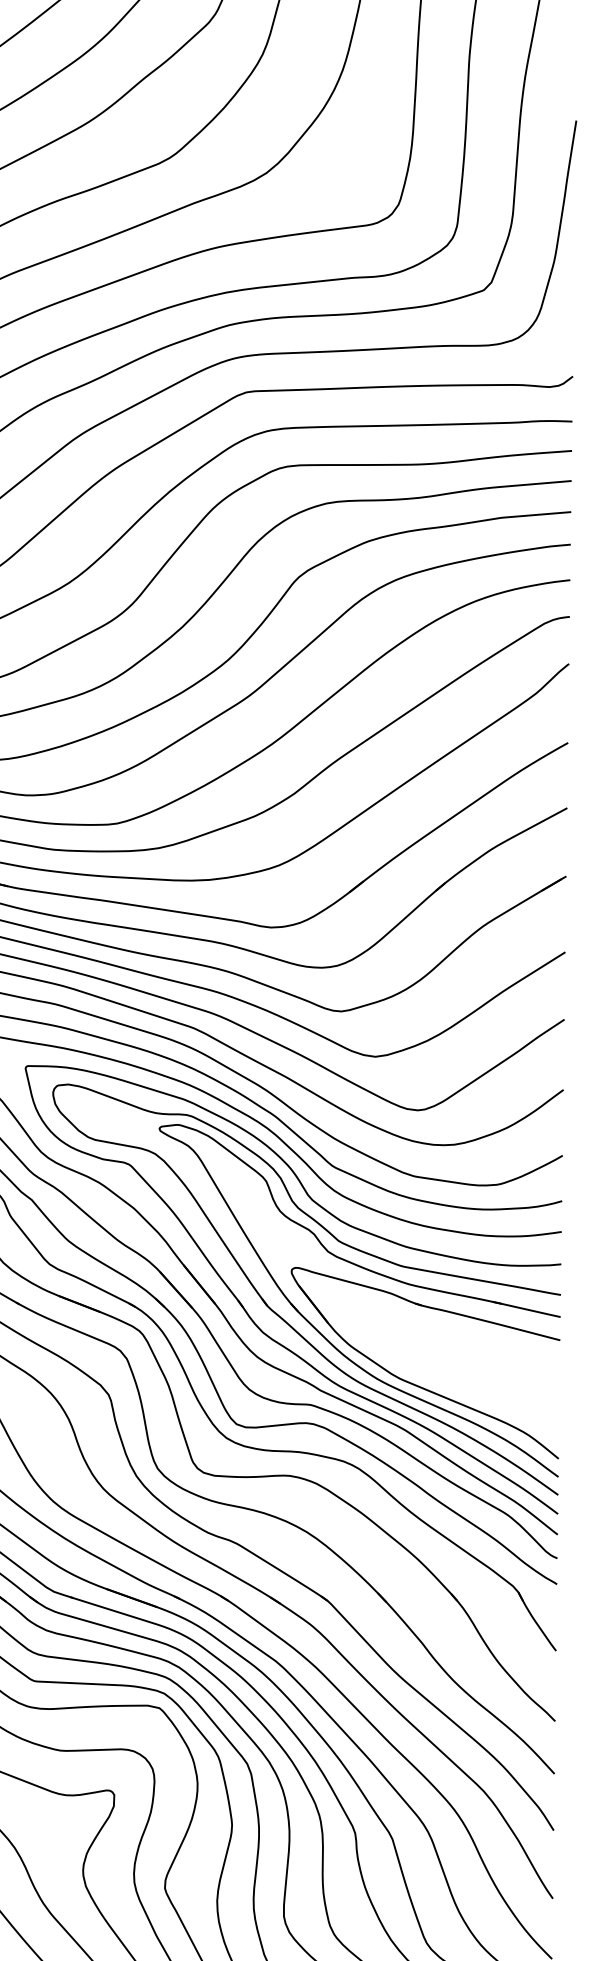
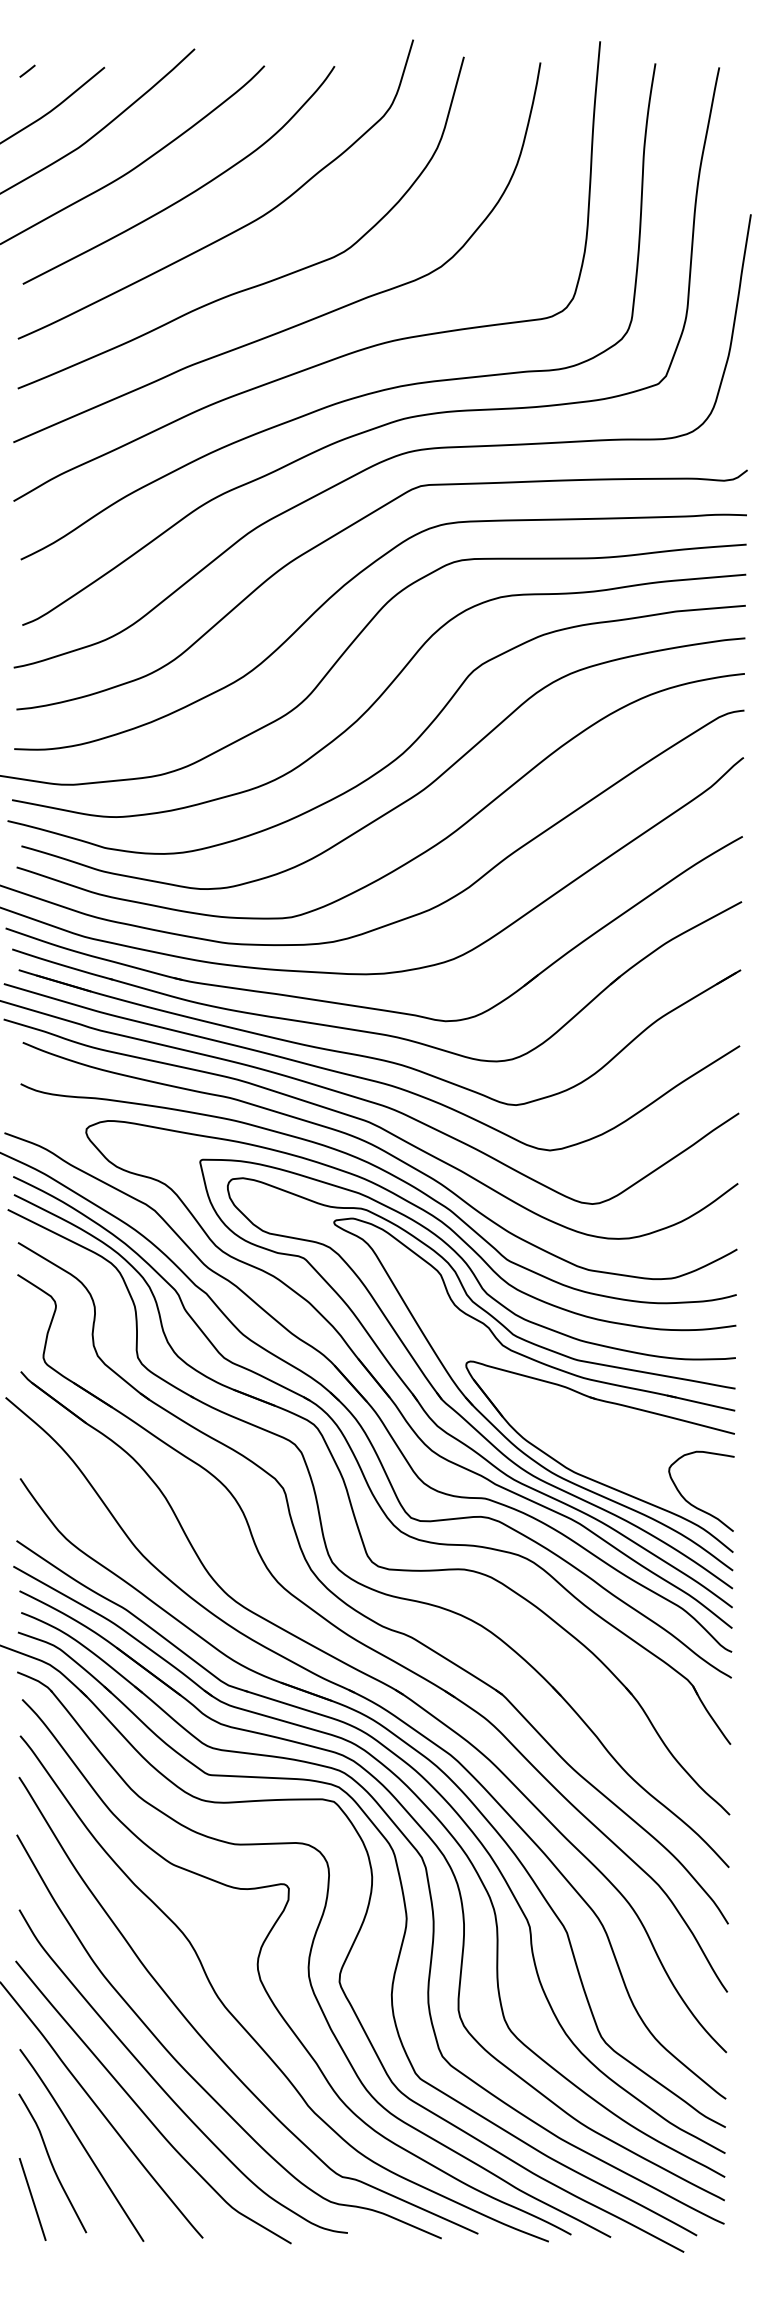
curve: (515, 1408) -> (690, 1502), added

